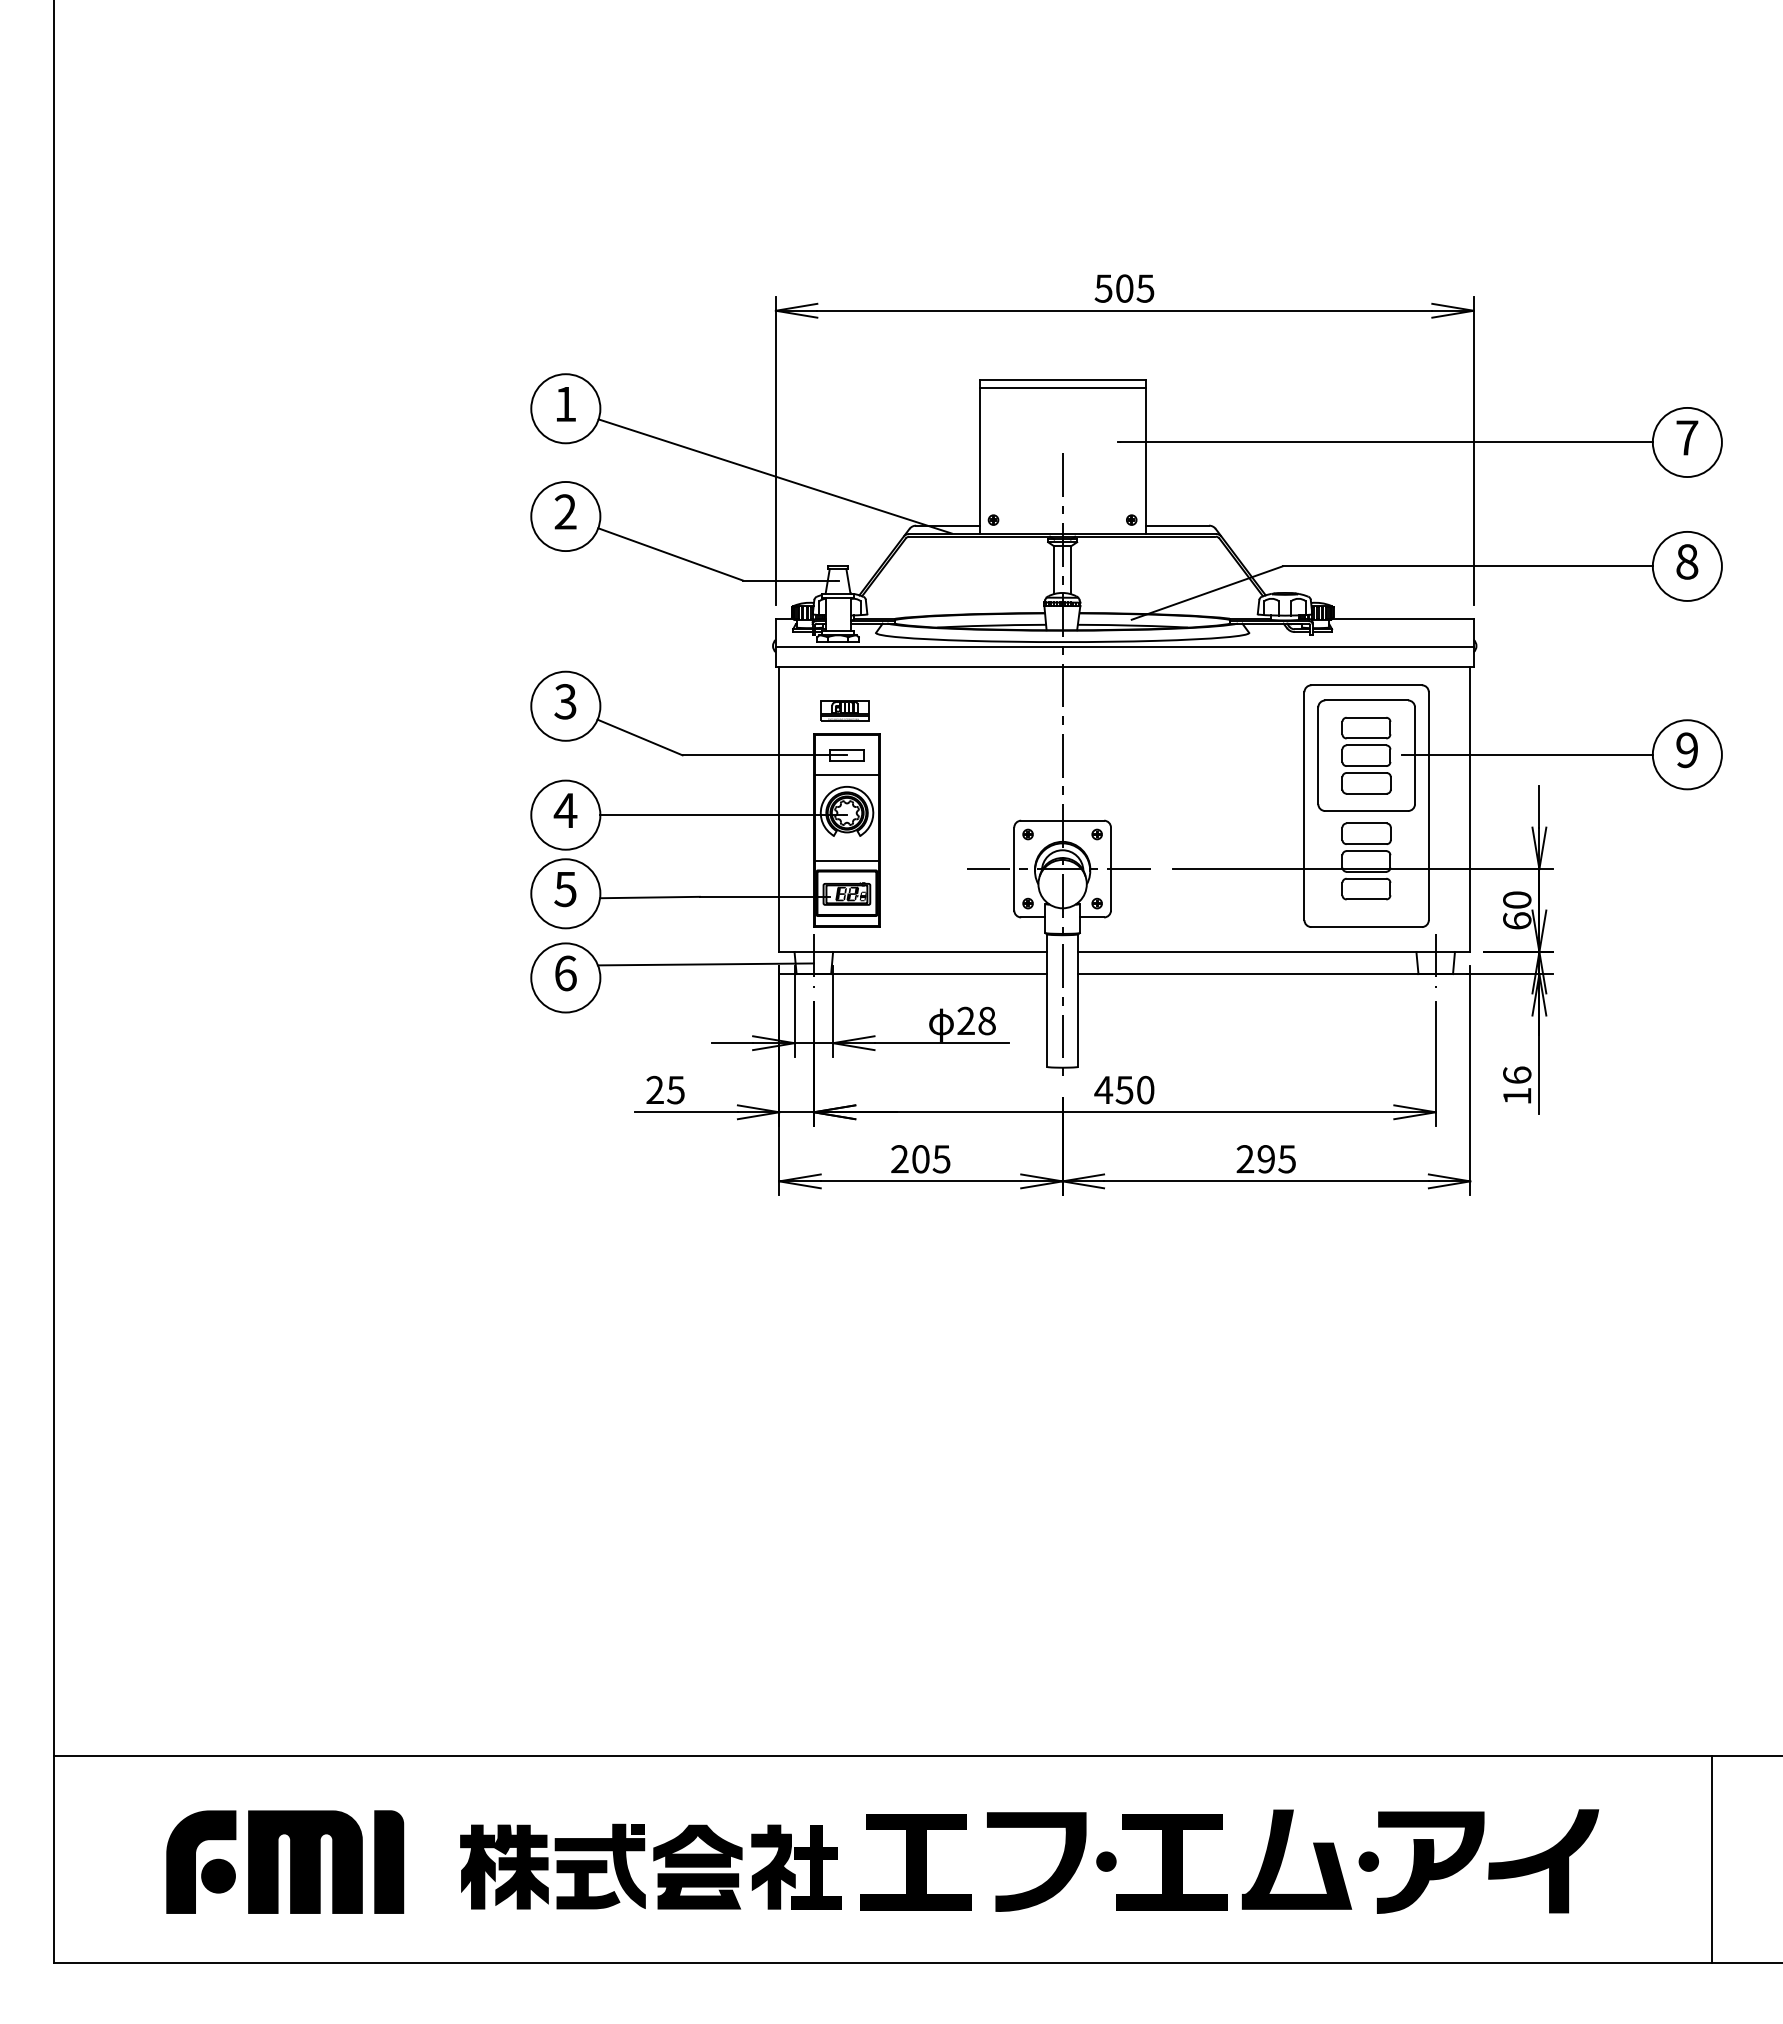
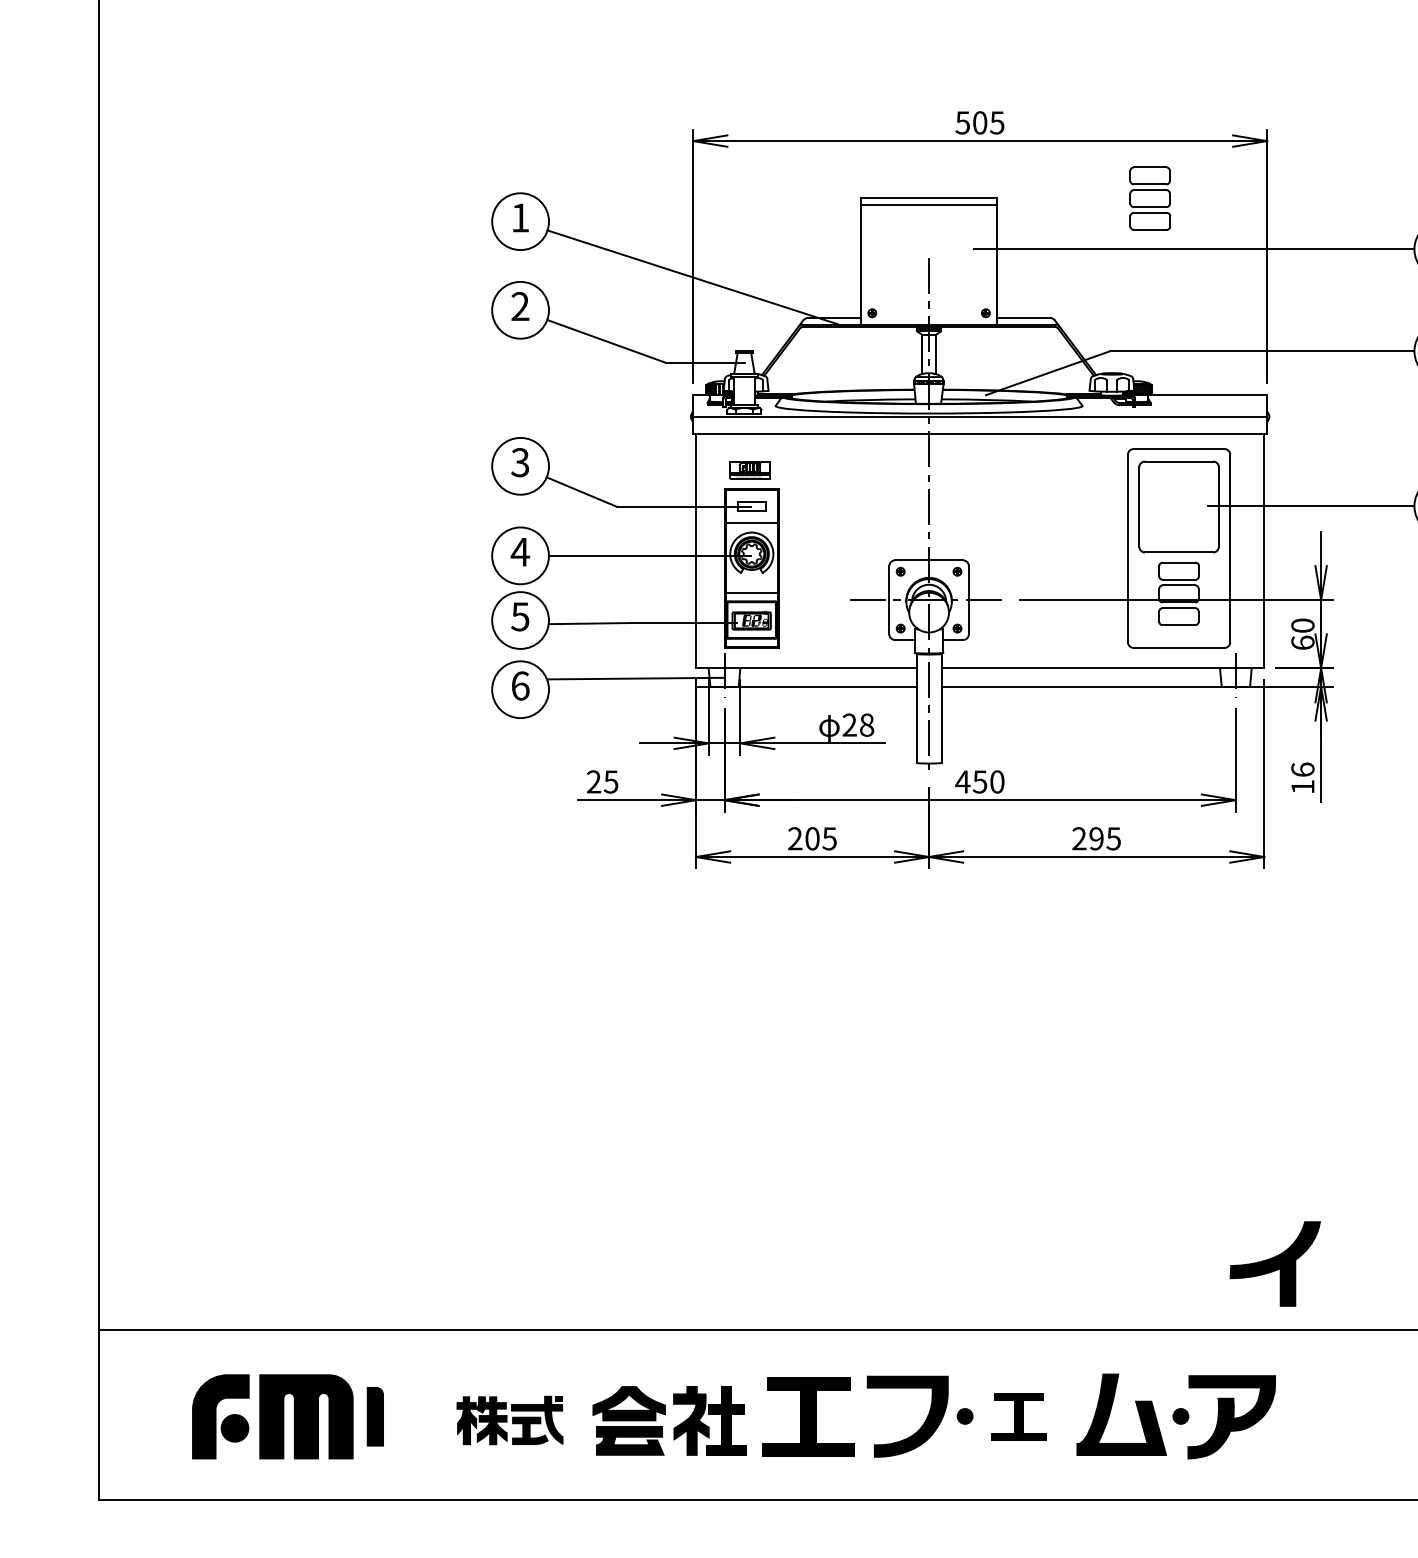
part: (1366, 755) -> (1150, 198), moved
part: (389, 1861) -> (375, 1416), size x0.7
part: (1543, 1861) -> (1275, 1264), moved
part: (1171, 1862) -> (1018, 1417), size x0.6
part: (552, 1866) -> (509, 1420), size x0.7

